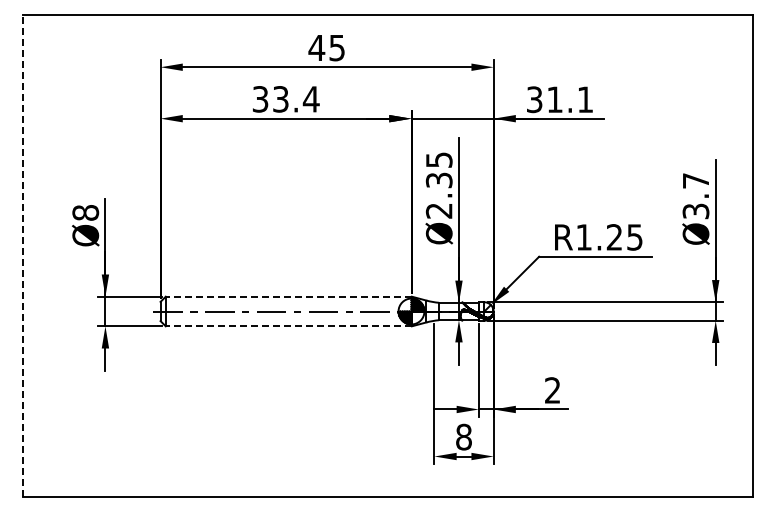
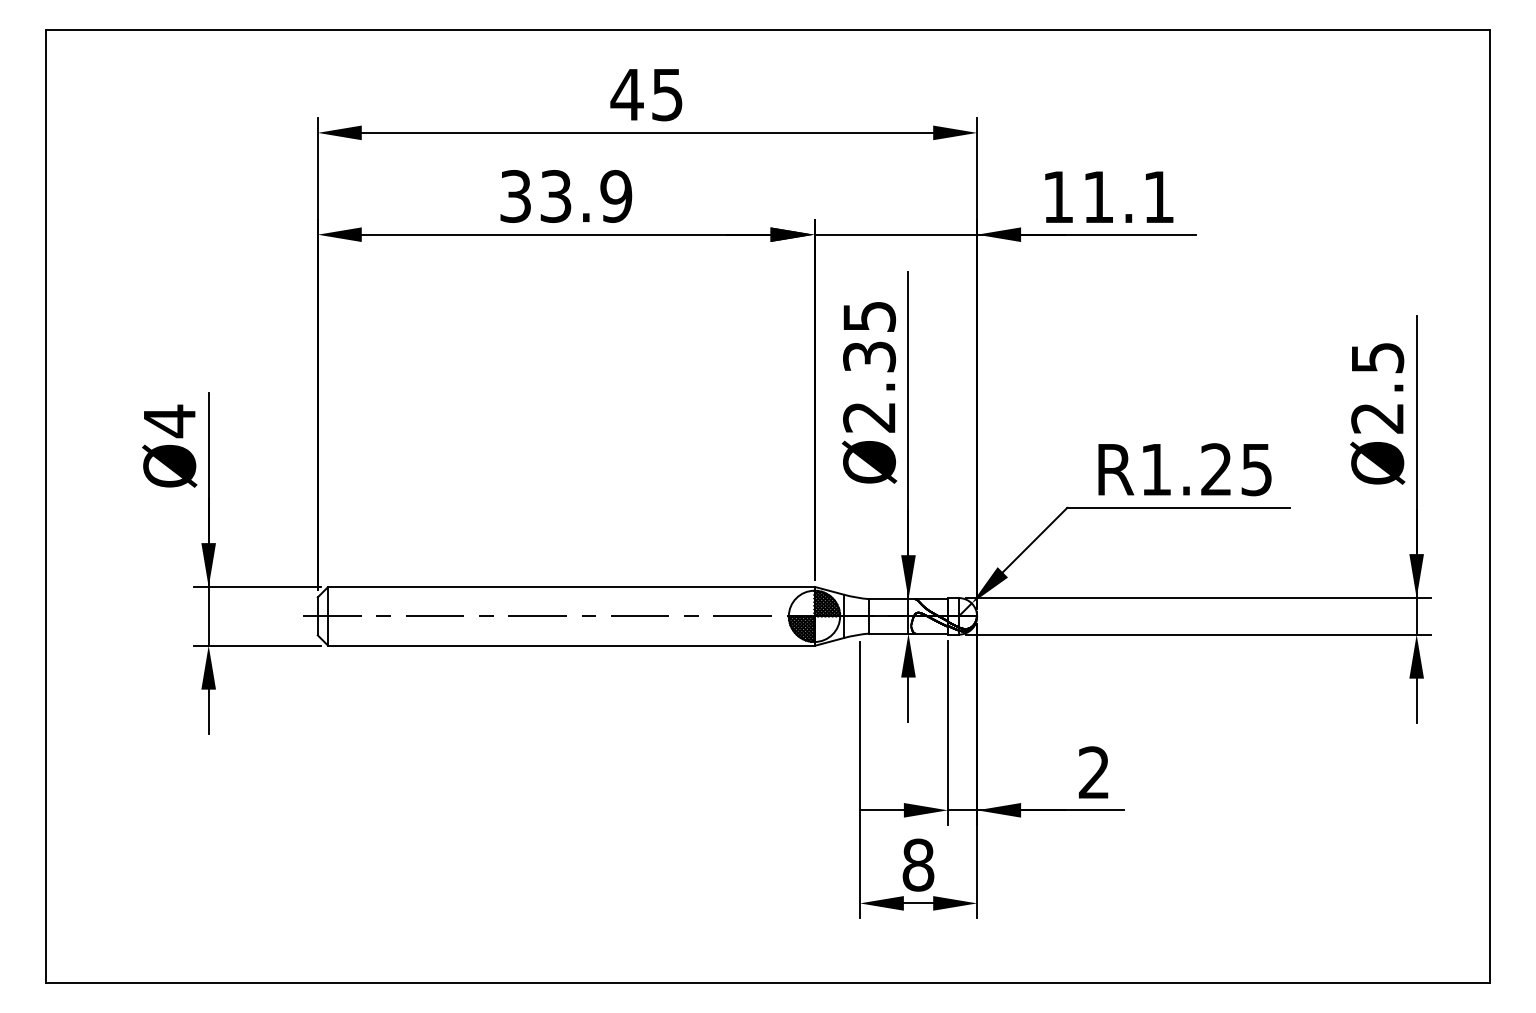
text: (310, 99) -> (614, 196), 33.4 -> 33.9
text: (534, 99) -> (1057, 196), 31.1 -> 11.1
text: (695, 196) -> (1376, 388), Ø3.7 -> Ø2.5
text: (85, 212) -> (169, 420), Ø8 -> Ø4
line: (23, 255) -> (46, 505), dashed -> solid
line: (288, 296) -> (571, 586), dashed -> solid
line: (288, 326) -> (571, 646), dashed -> solid

